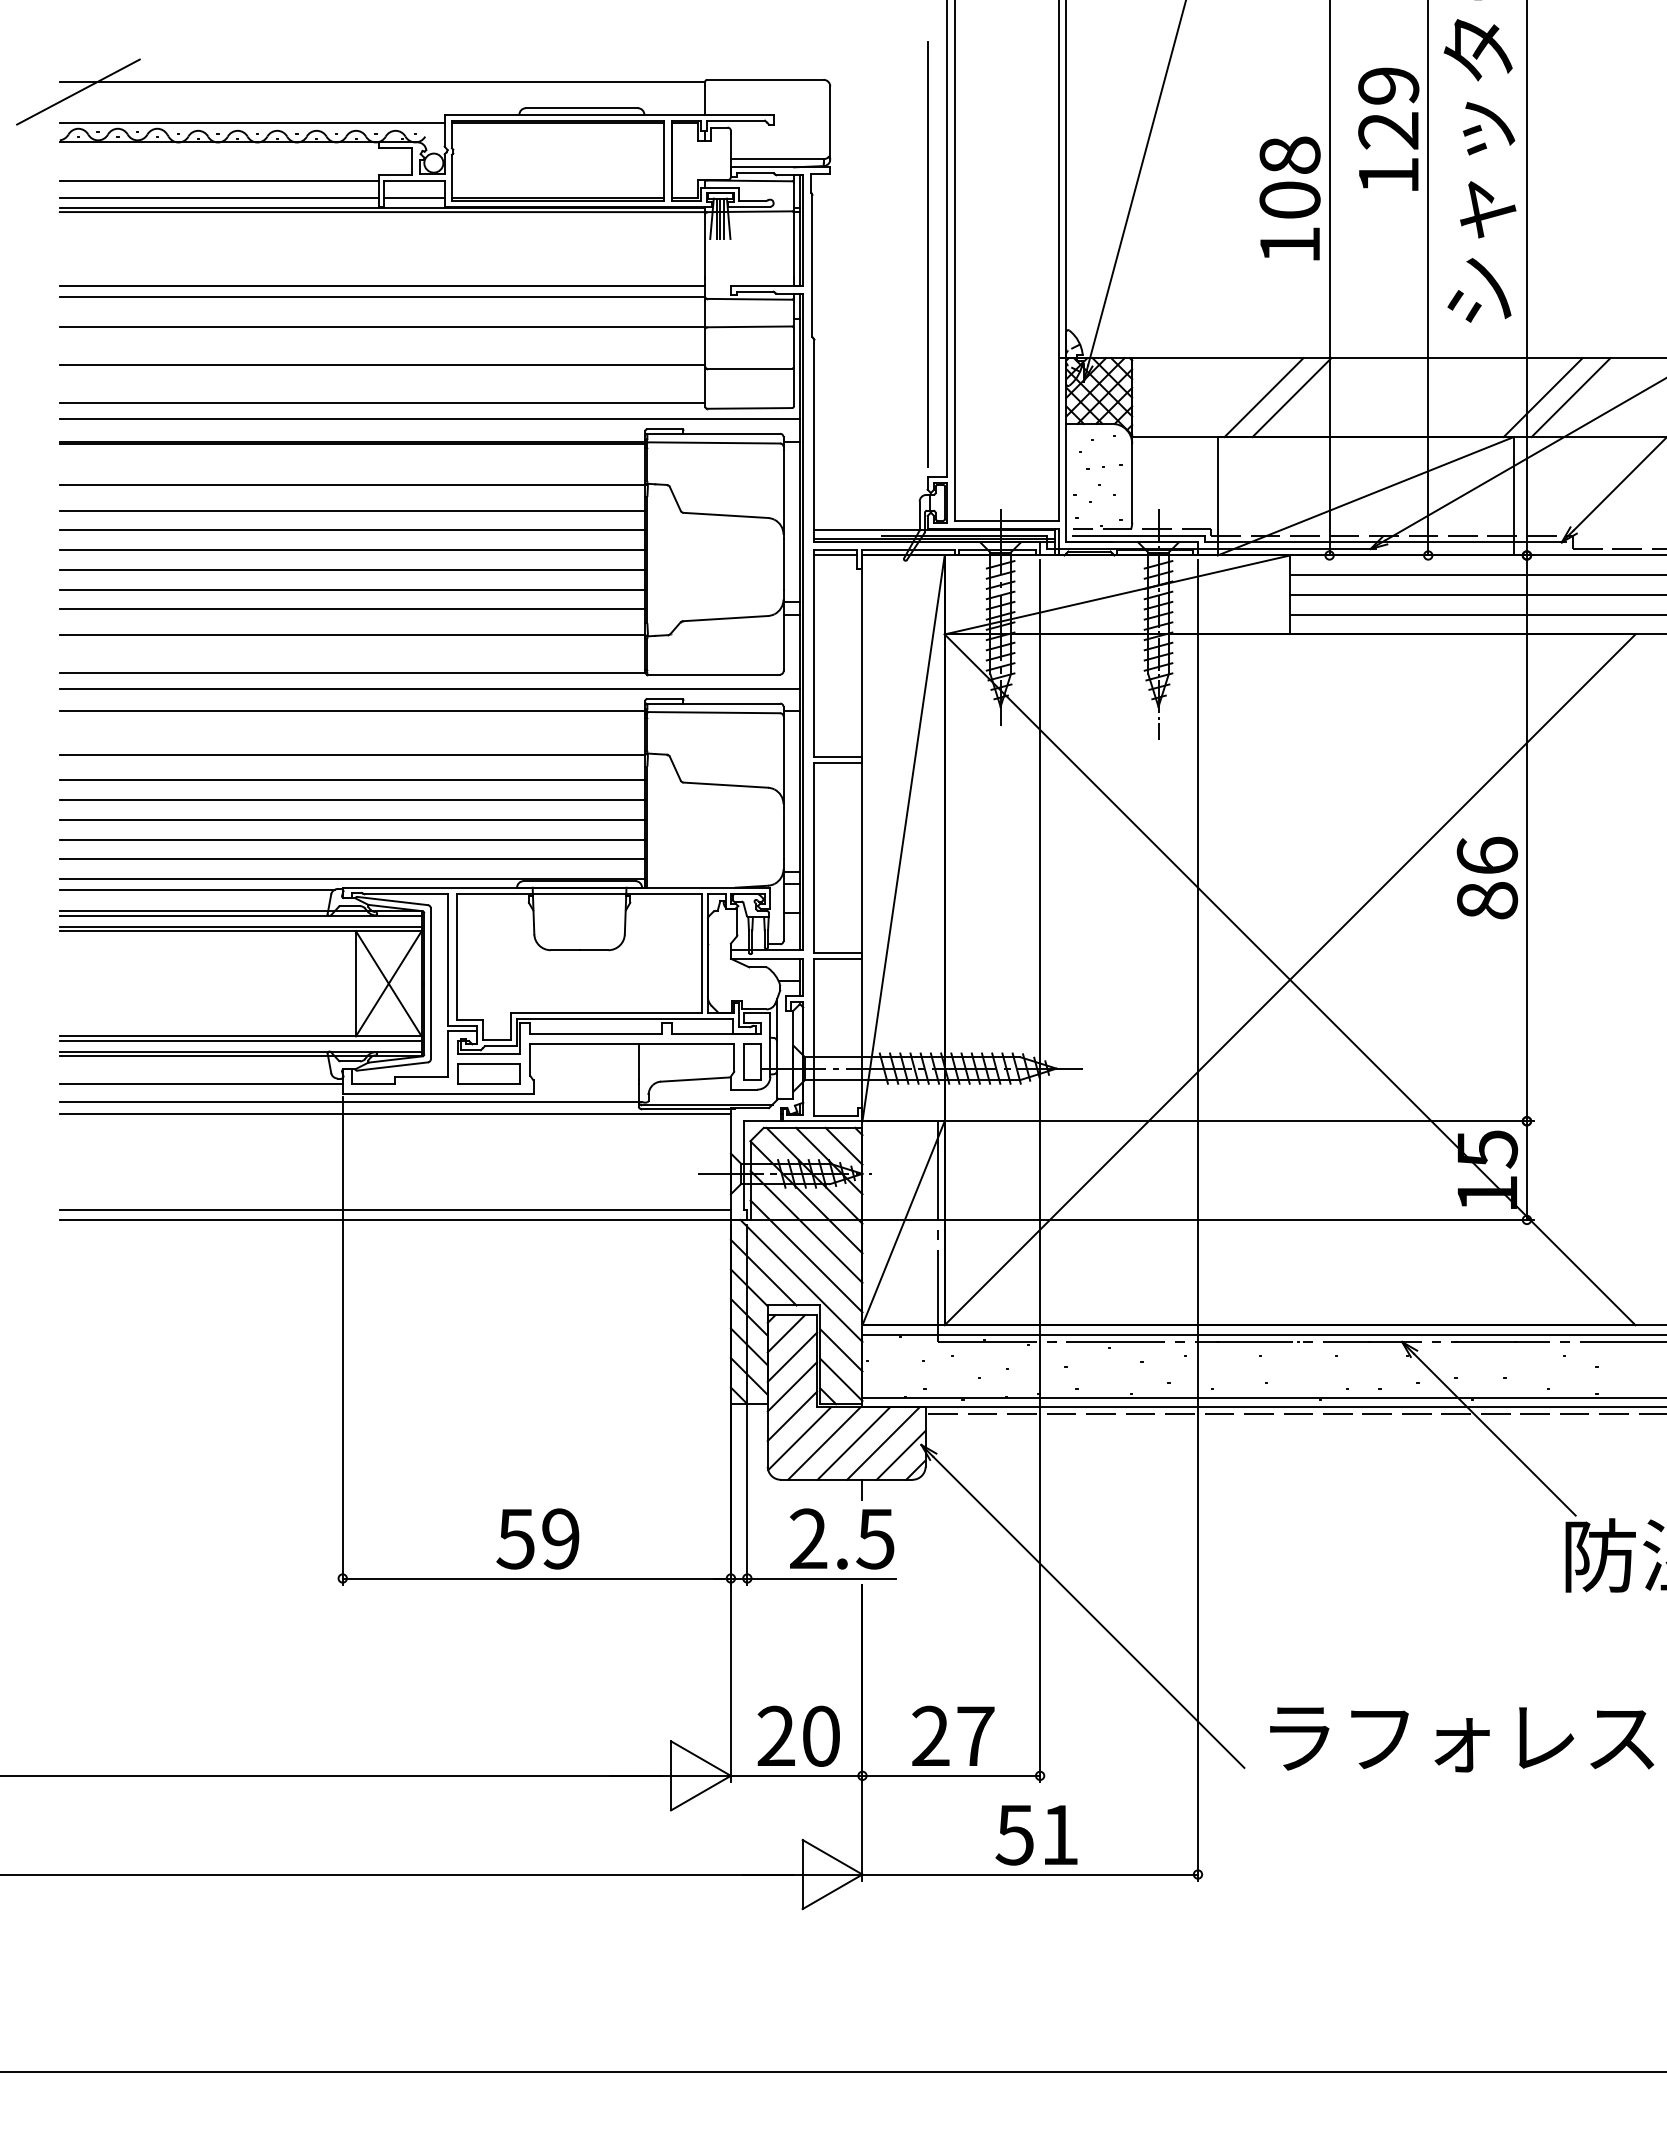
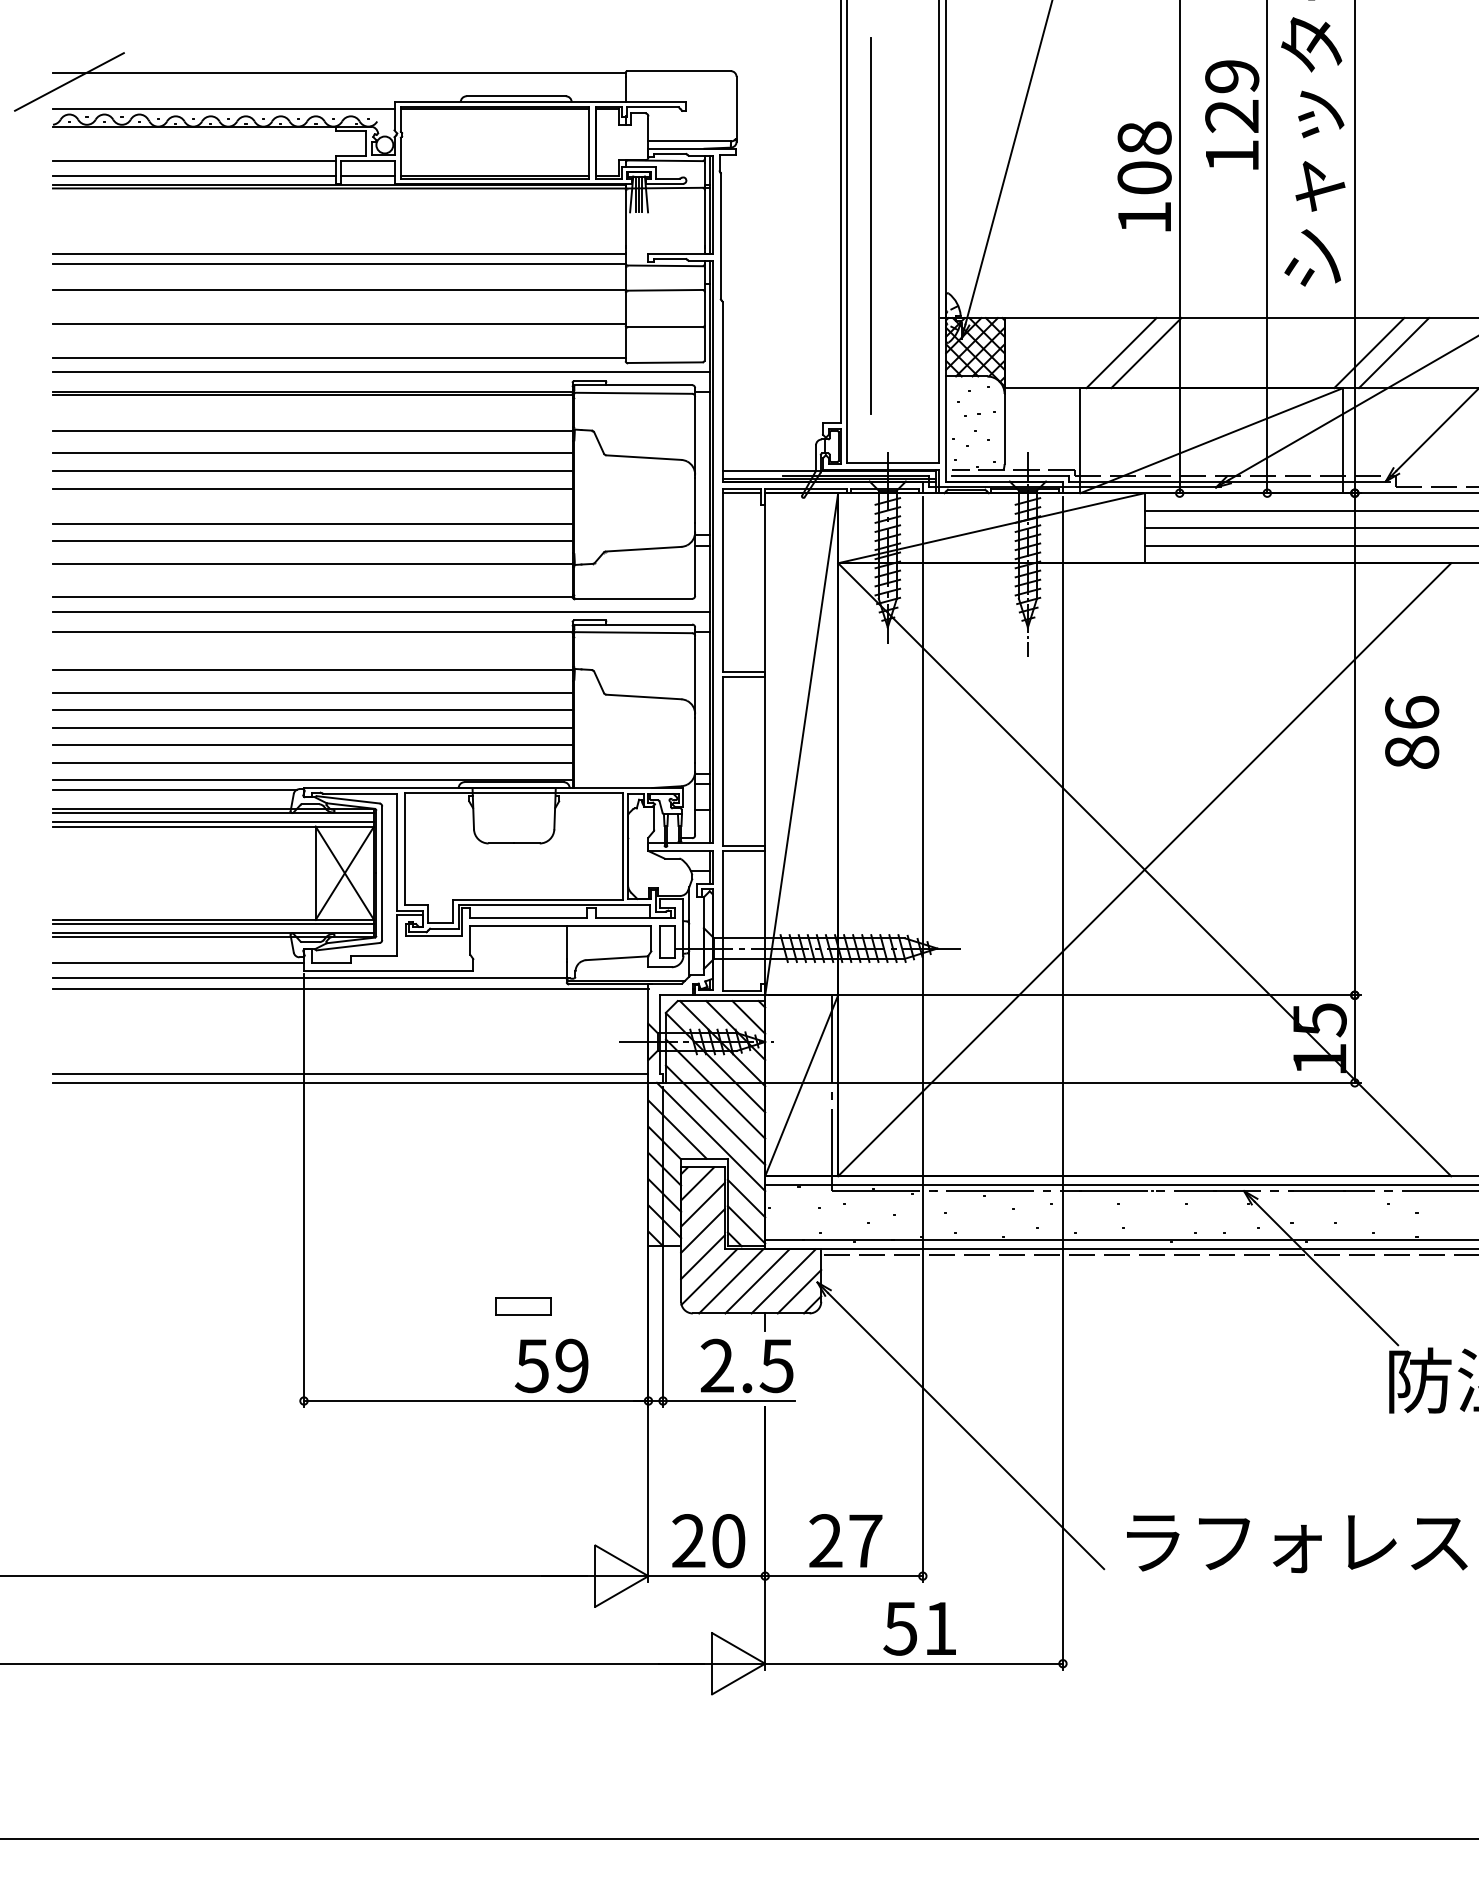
line: (927, 254) -> (870, 226), moved
line: (352, 569) -> (312, 505), removed
text: (1487, 877) -> (1412, 731), moved
part: (488, 1073) -> (522, 1306), moved
text: (537, 1538) -> (551, 1365), moved

